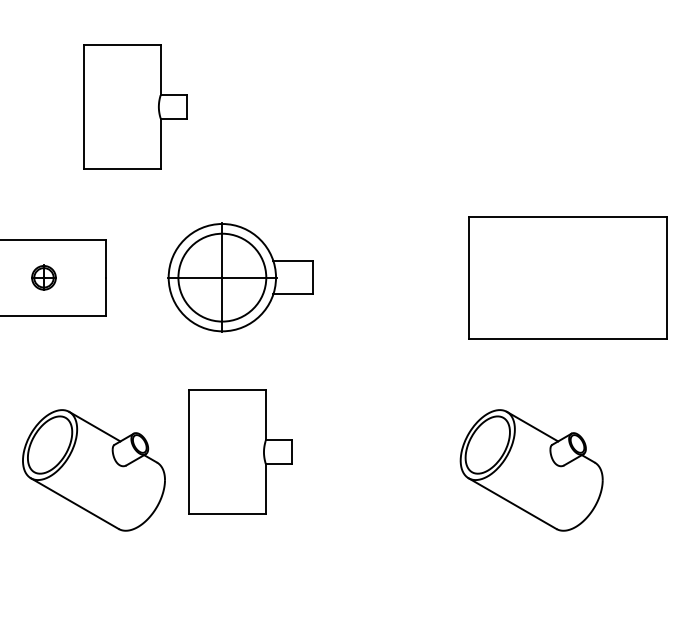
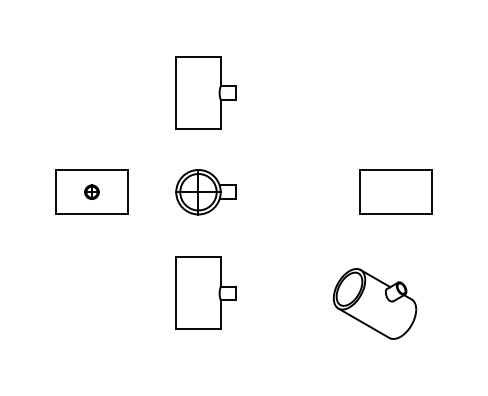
part: (134, 105) -> (205, 92), moved
part: (567, 276) -> (395, 191), size x0.62
part: (239, 278) -> (205, 192), size x0.71
part: (93, 469) -> (120, 303), removed

